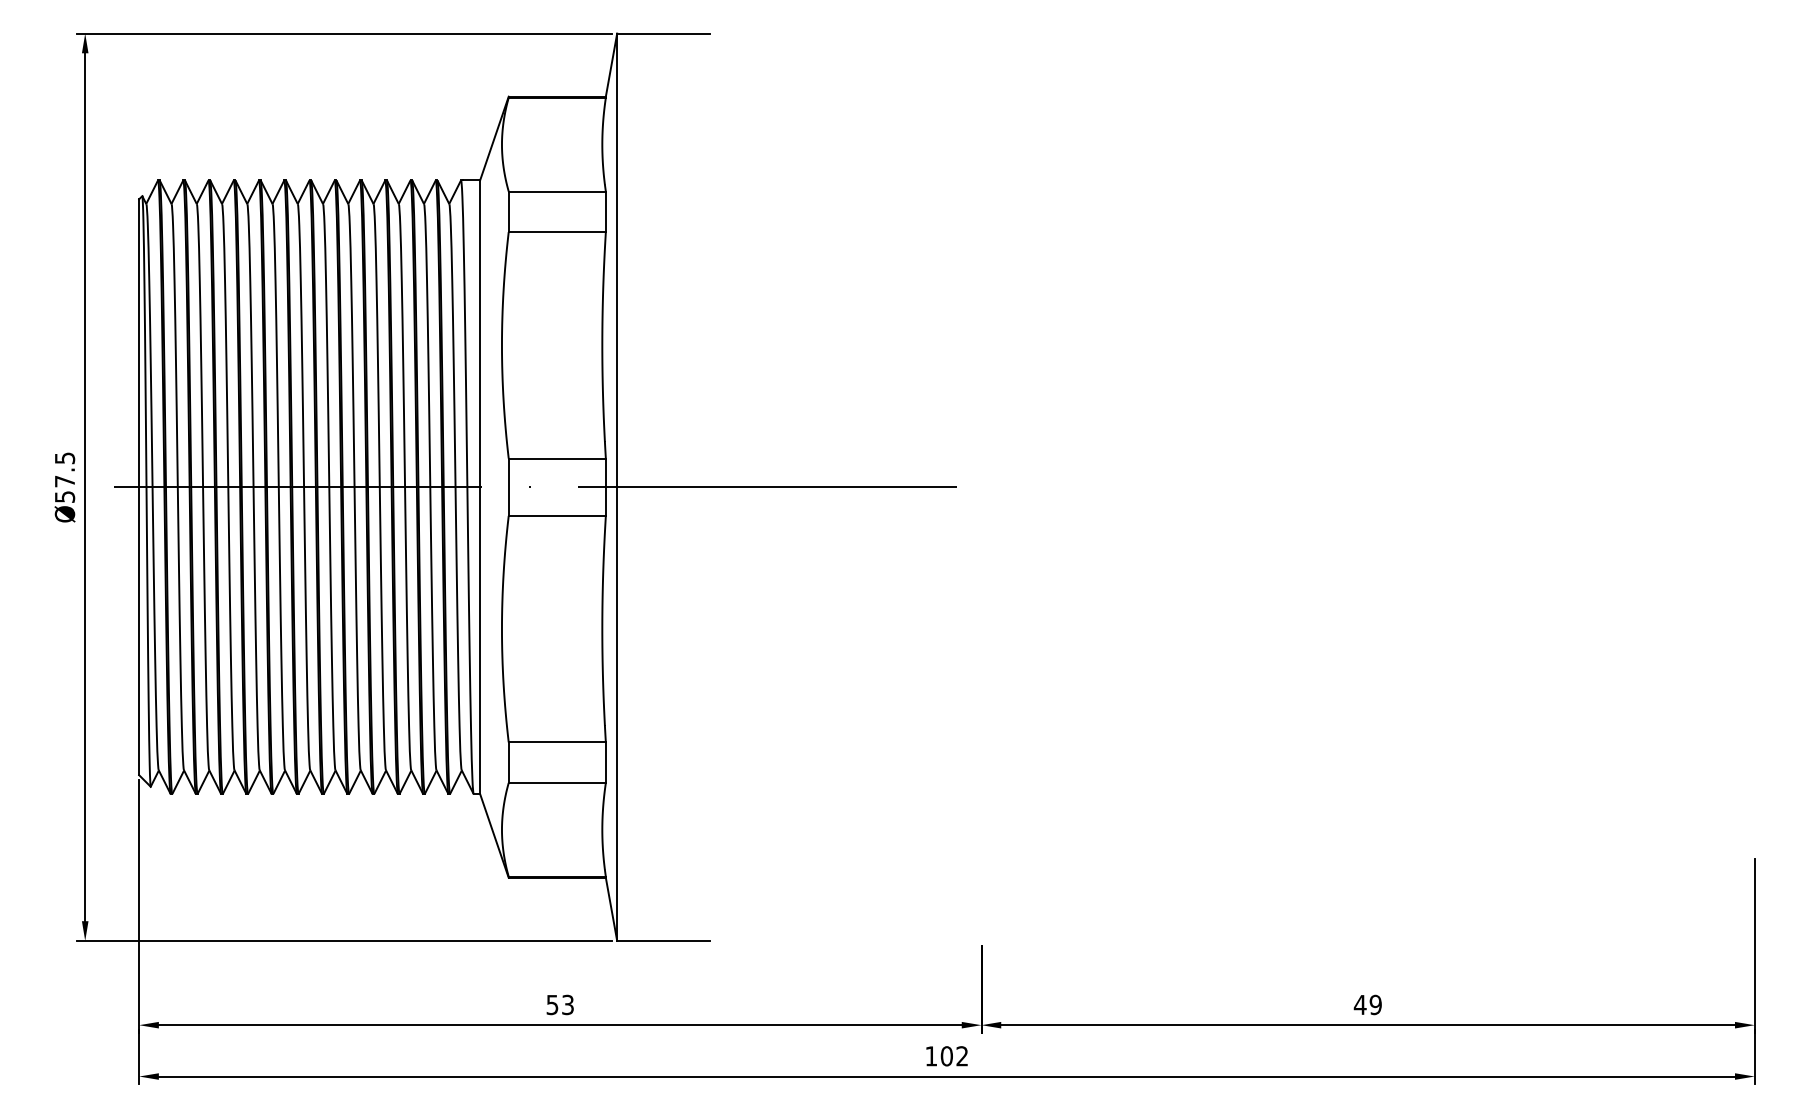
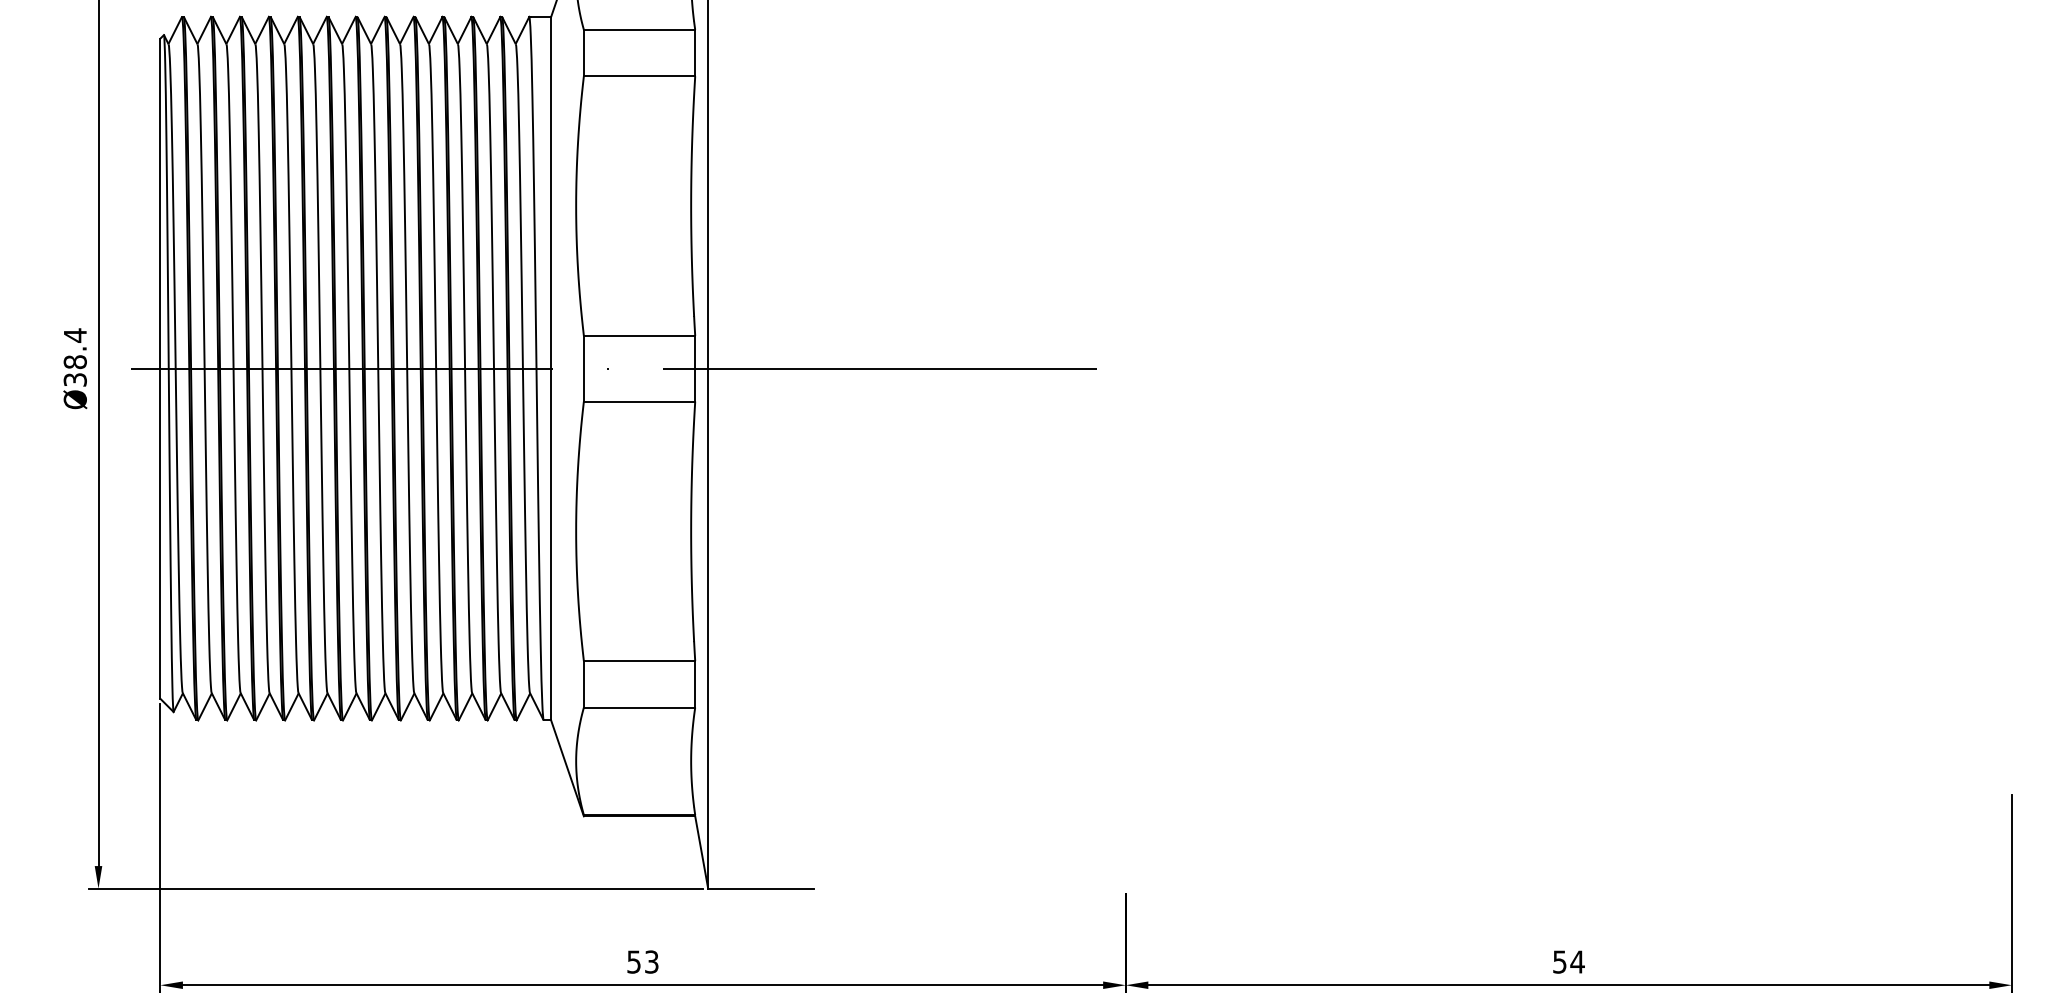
text: (64, 477) -> (74, 357), Ø57.5 -> Ø38.4
text: (1367, 1004) -> (1568, 961), 49 -> 54

